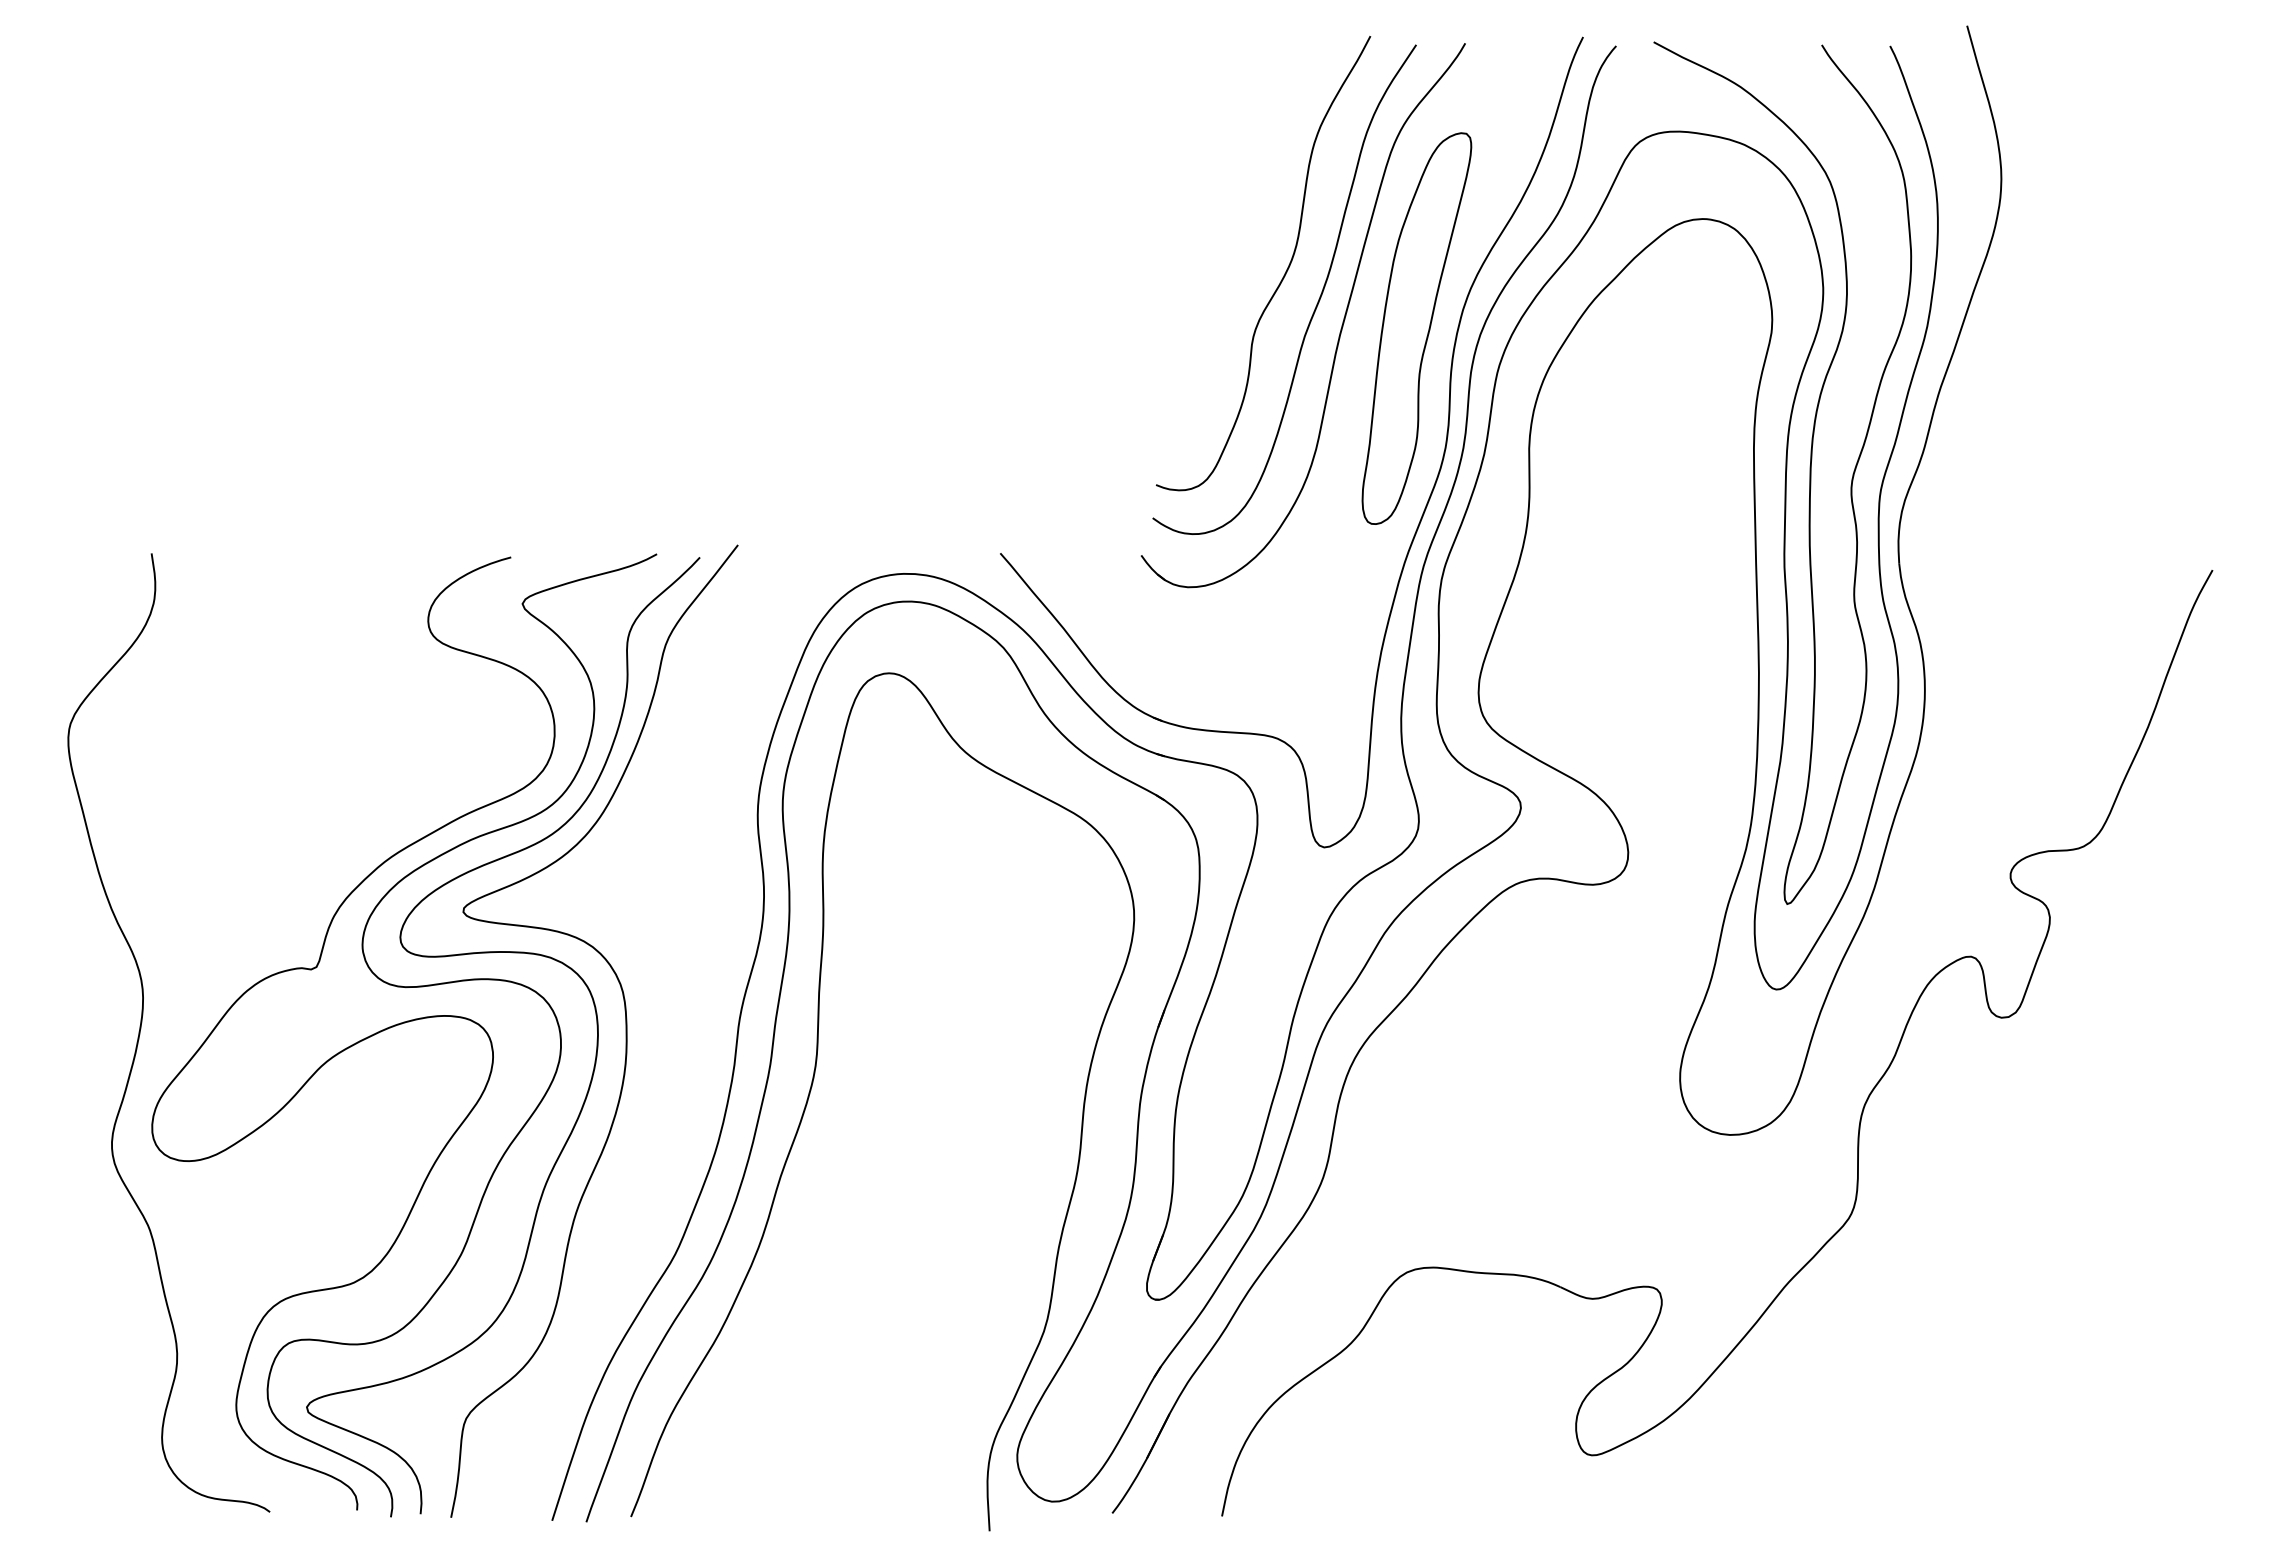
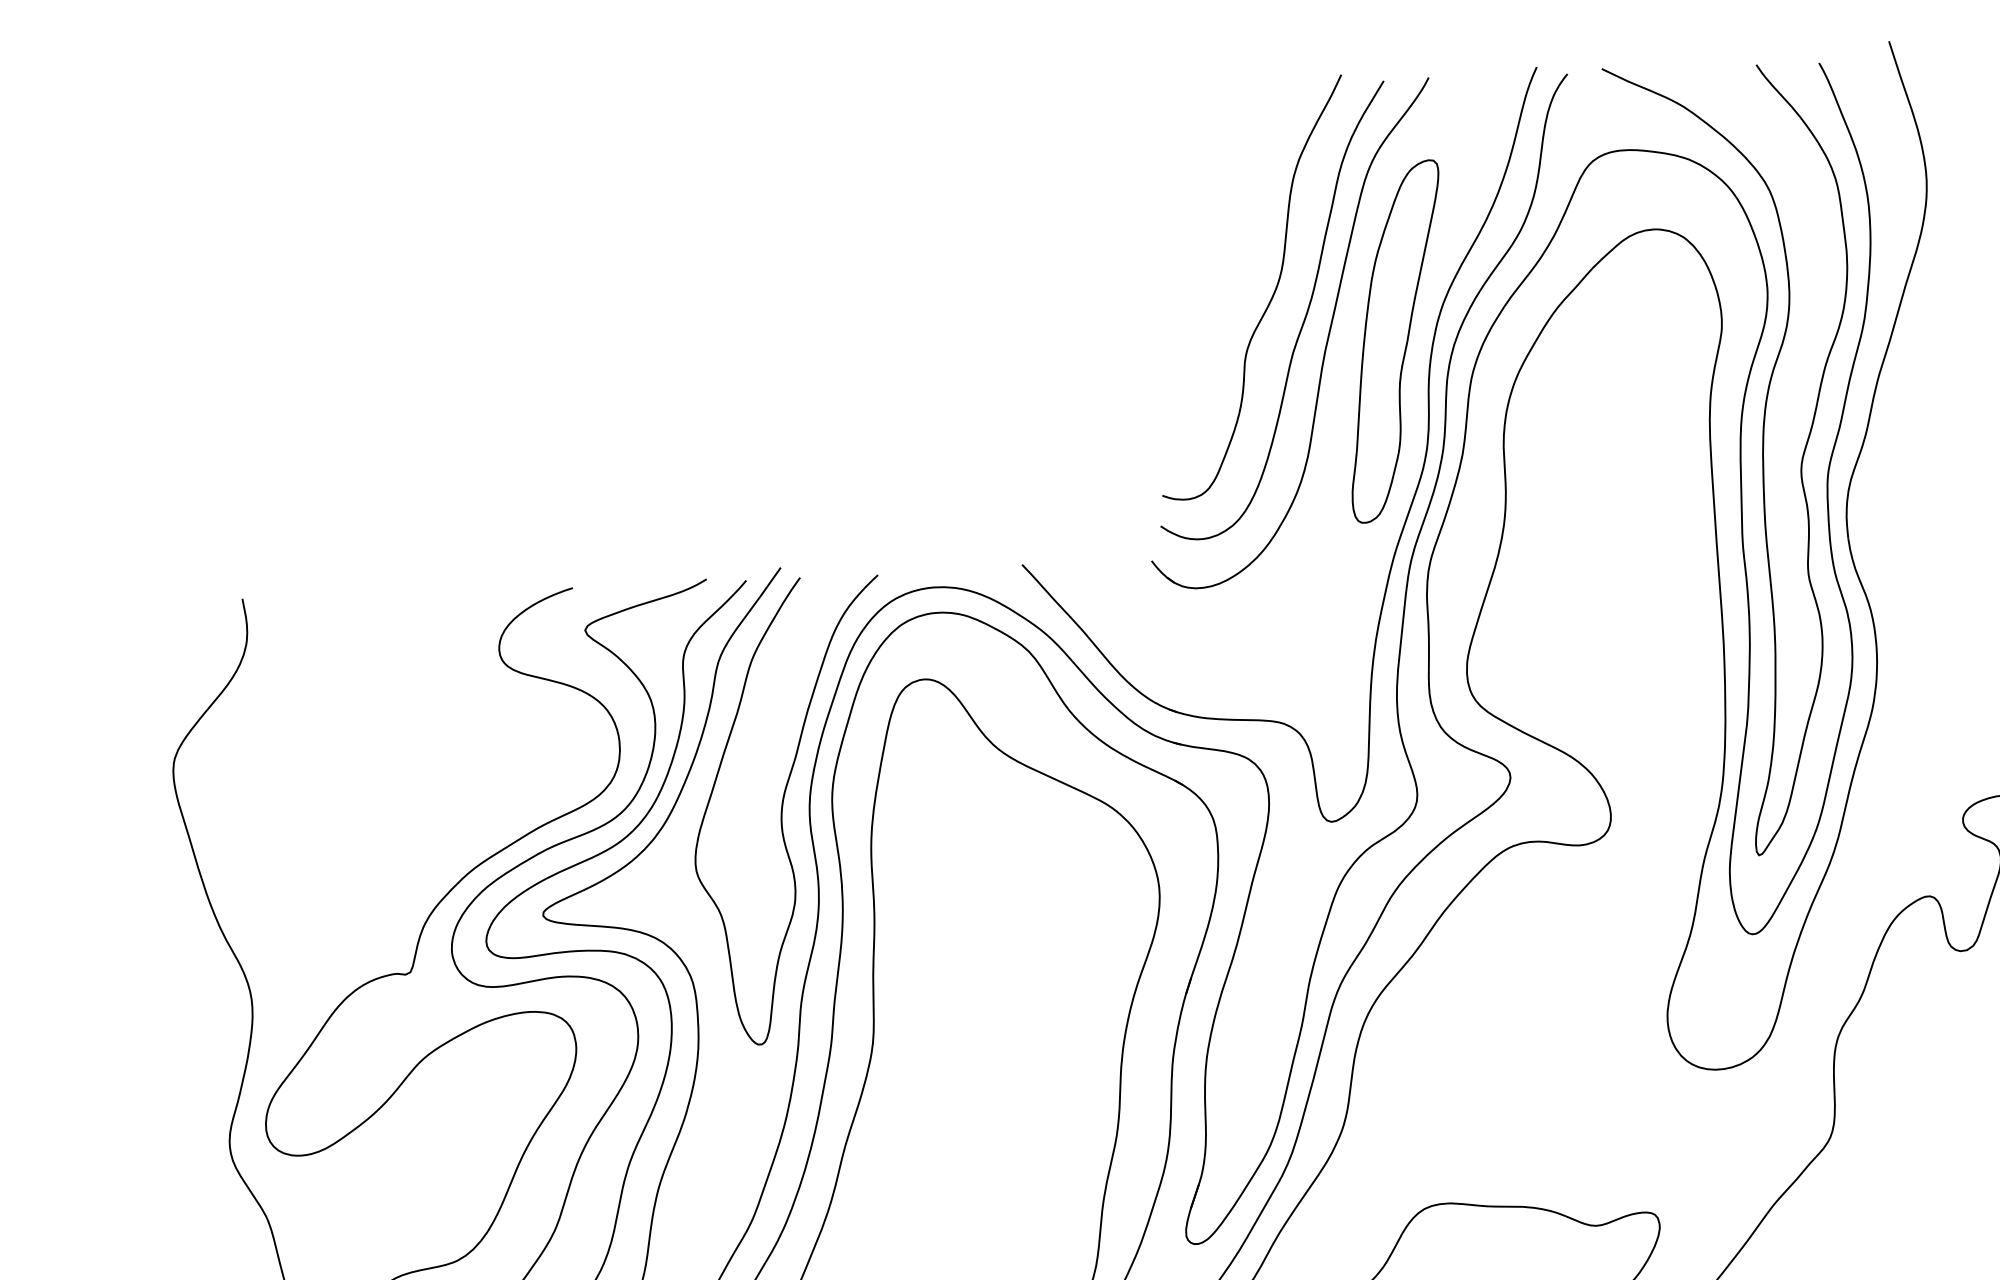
curve: (728, 809) -> (782, 810), added

